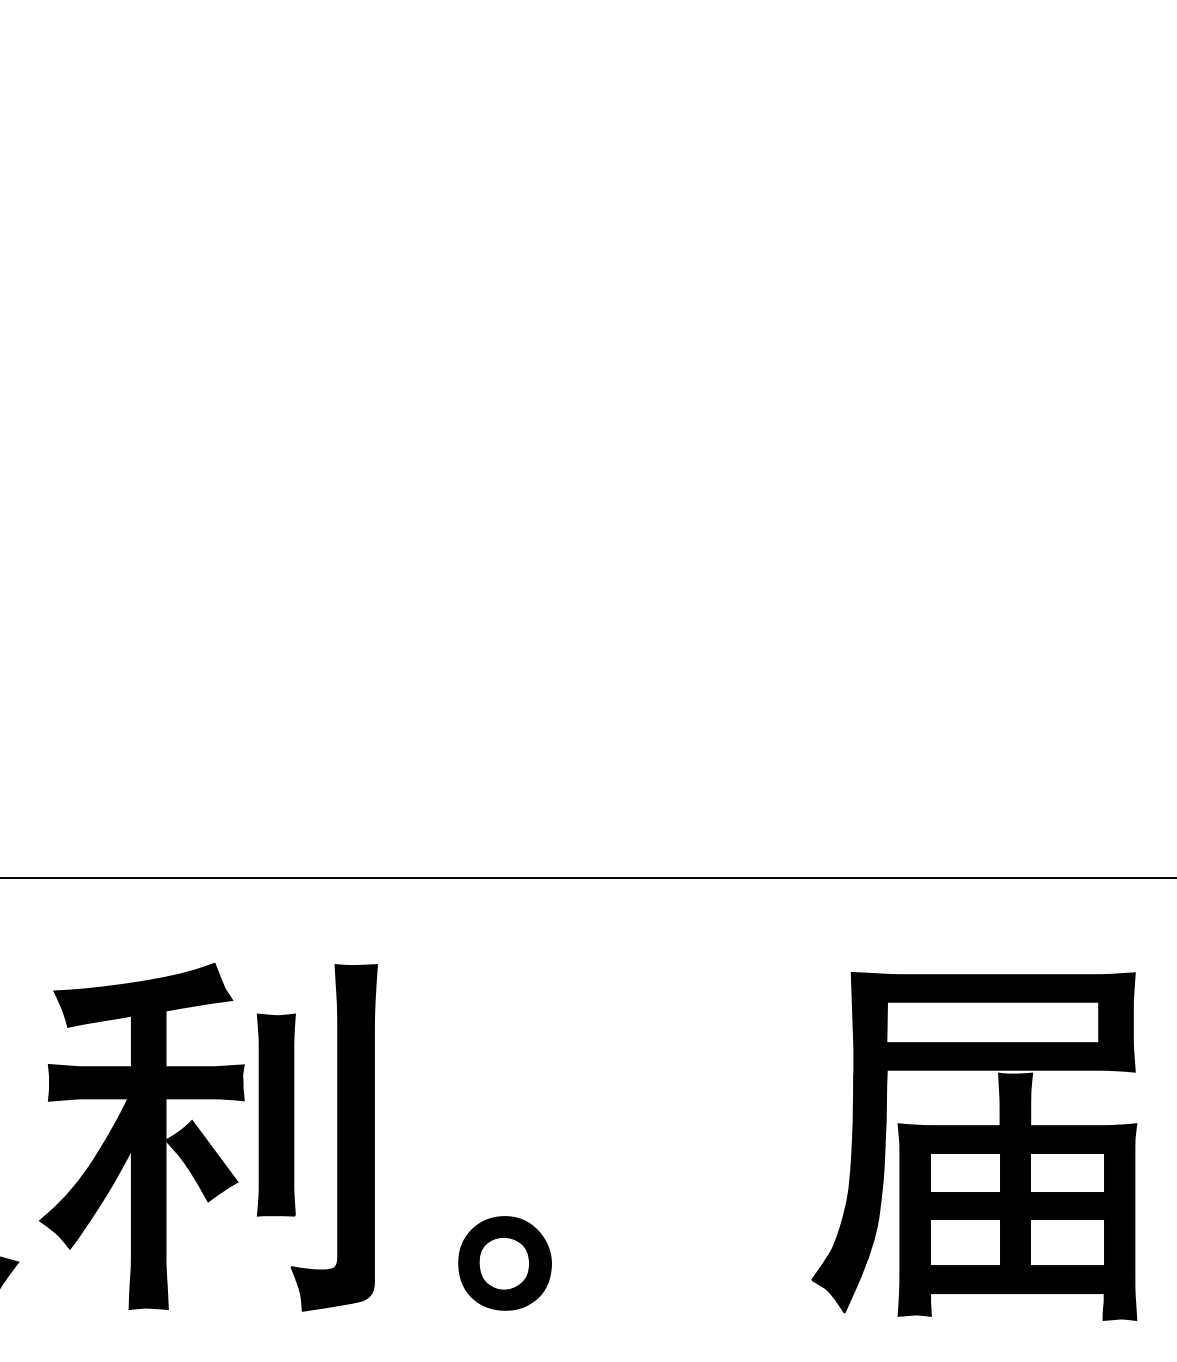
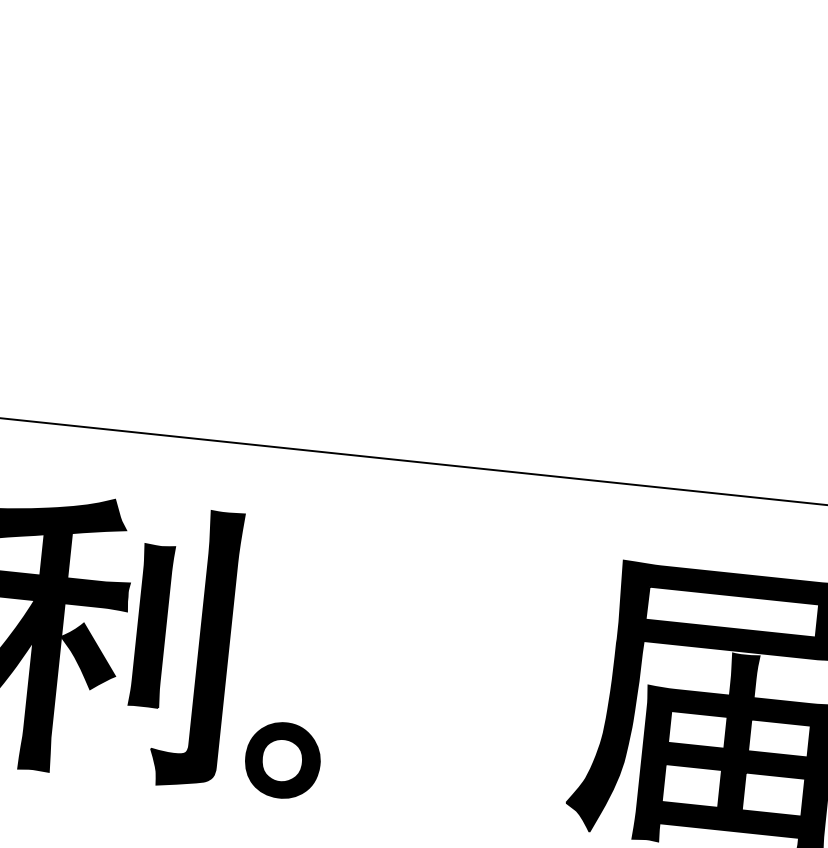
part: (504, 1263) -> (282, 760), moved

